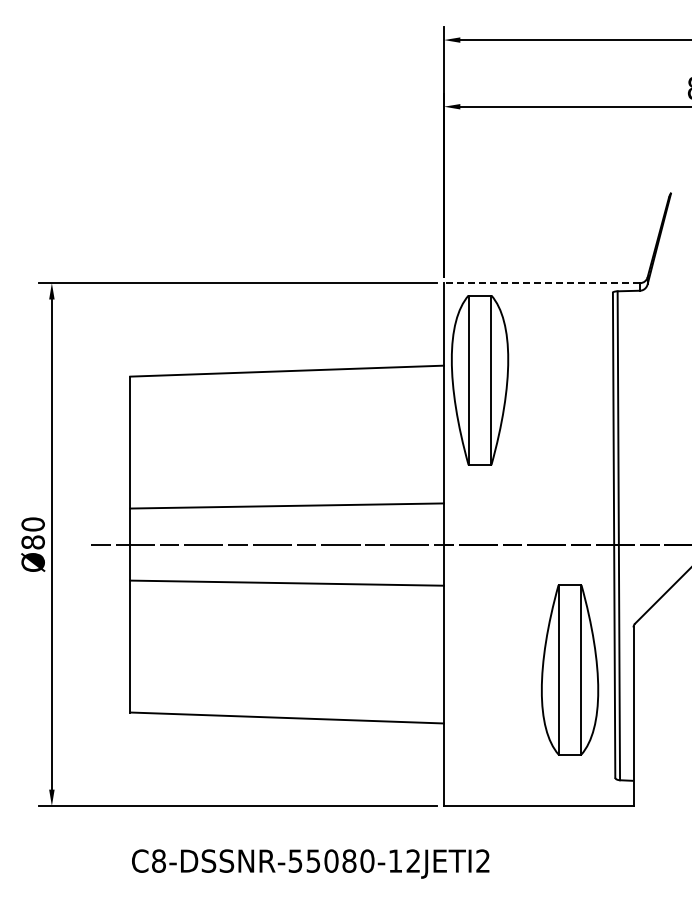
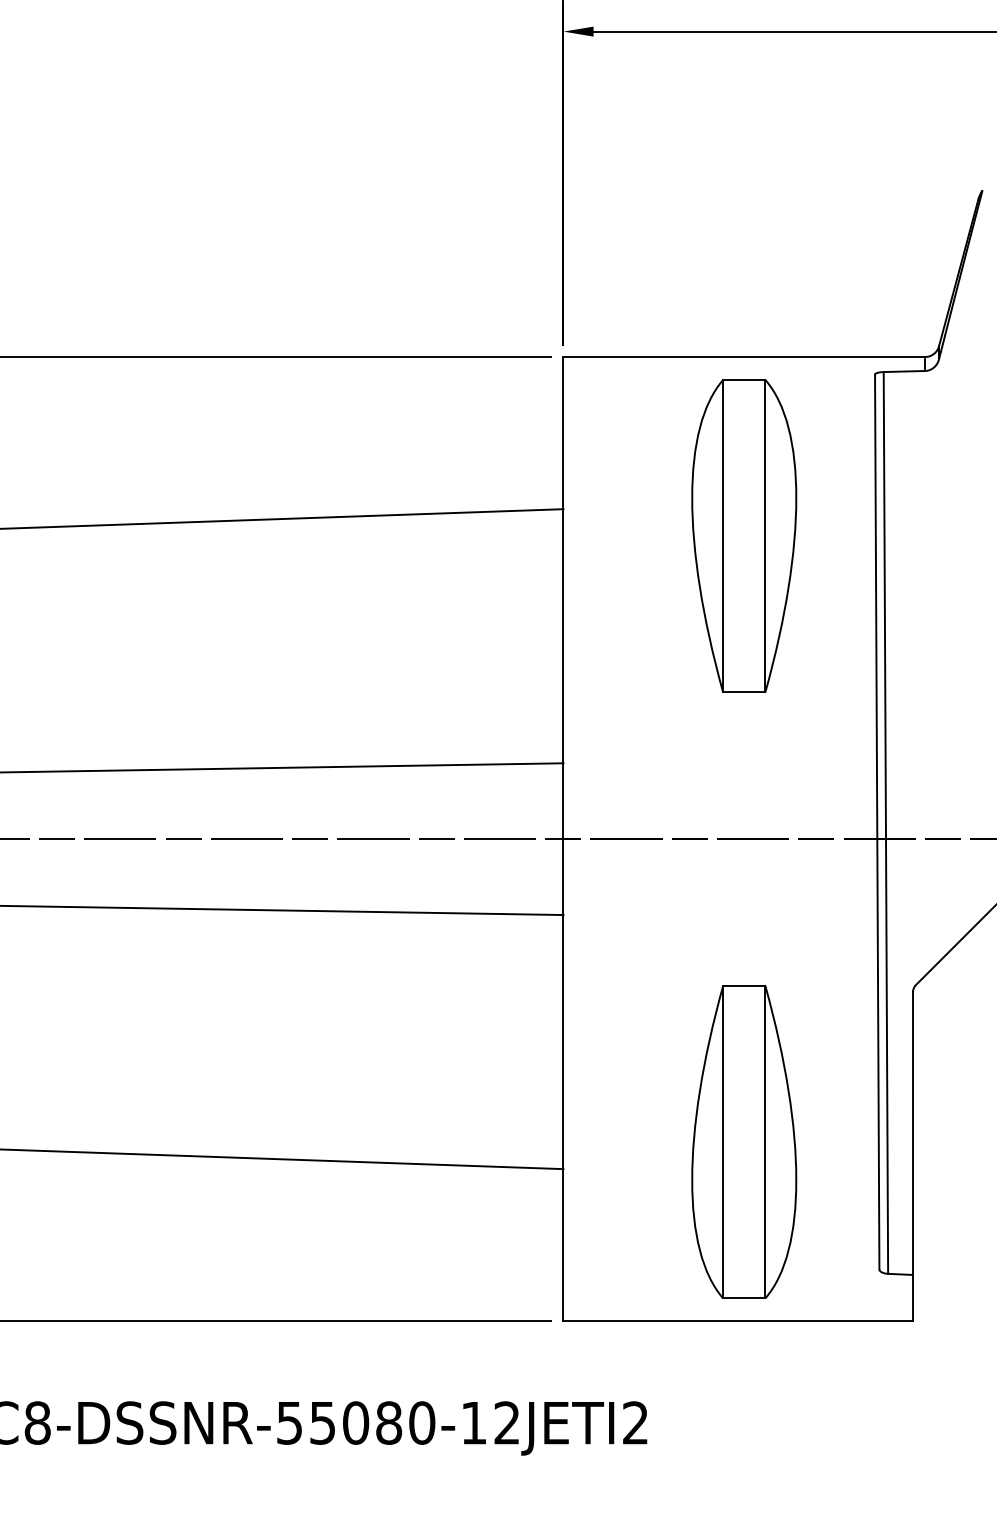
line: (541, 283) -> (743, 357), dashed -> solid
part: (480, 380) -> (745, 536), moved
part: (570, 669) -> (745, 1141), moved

